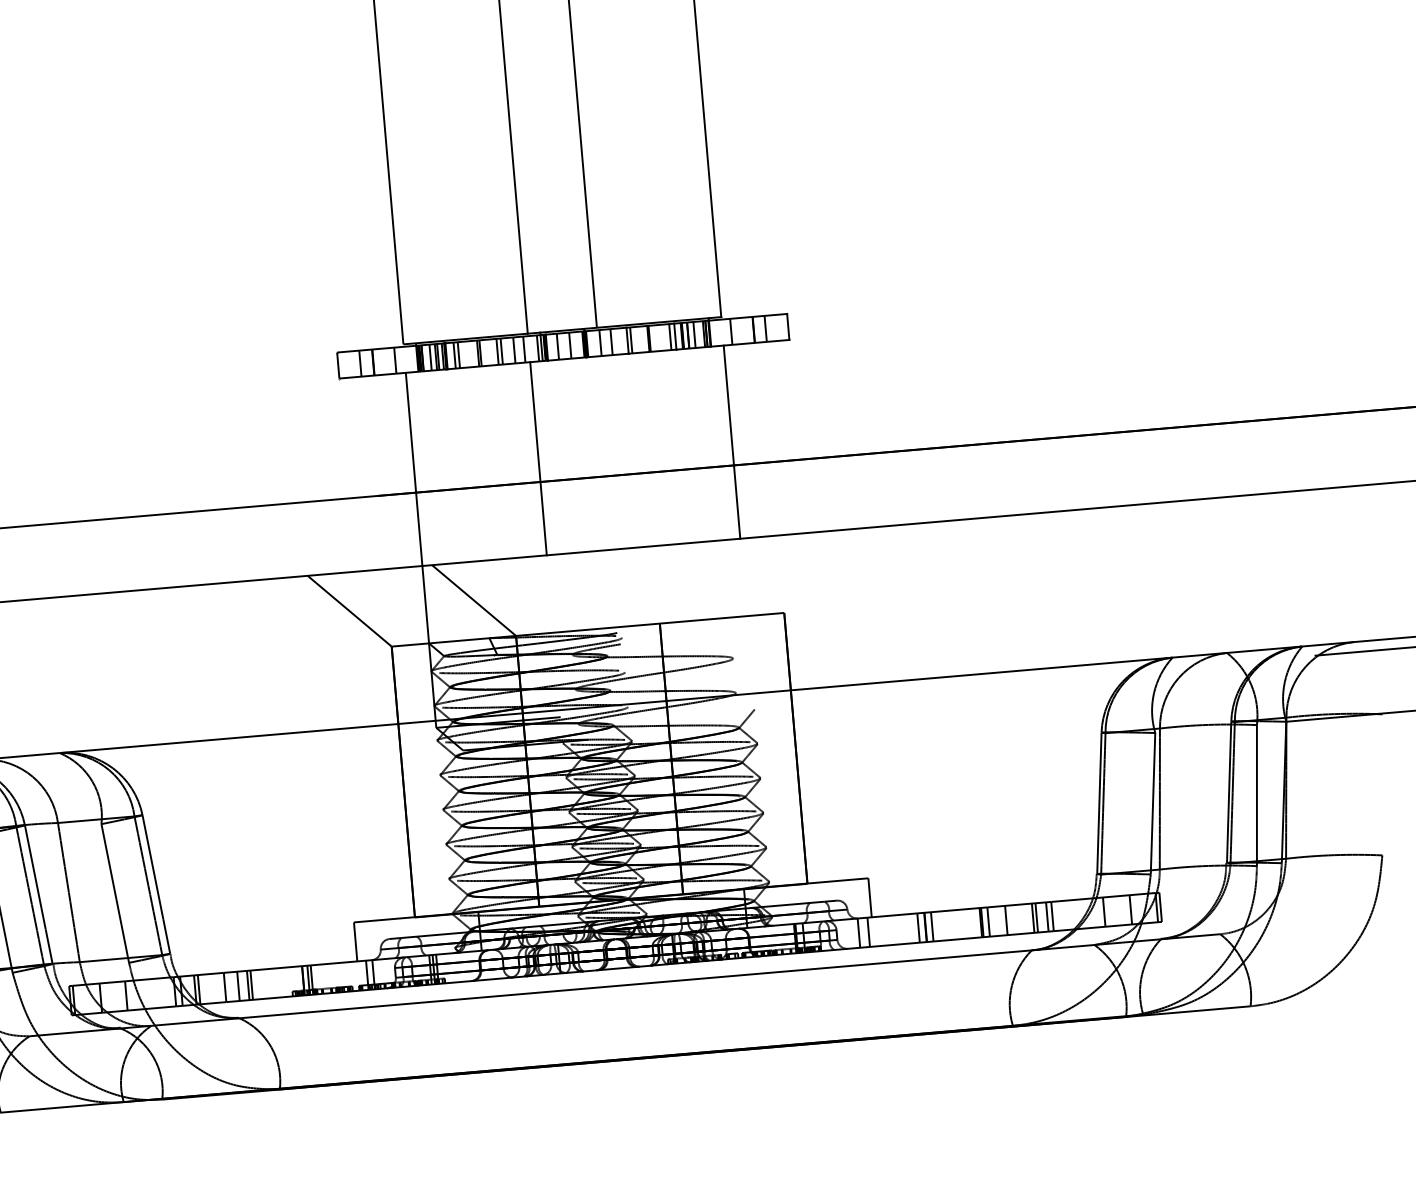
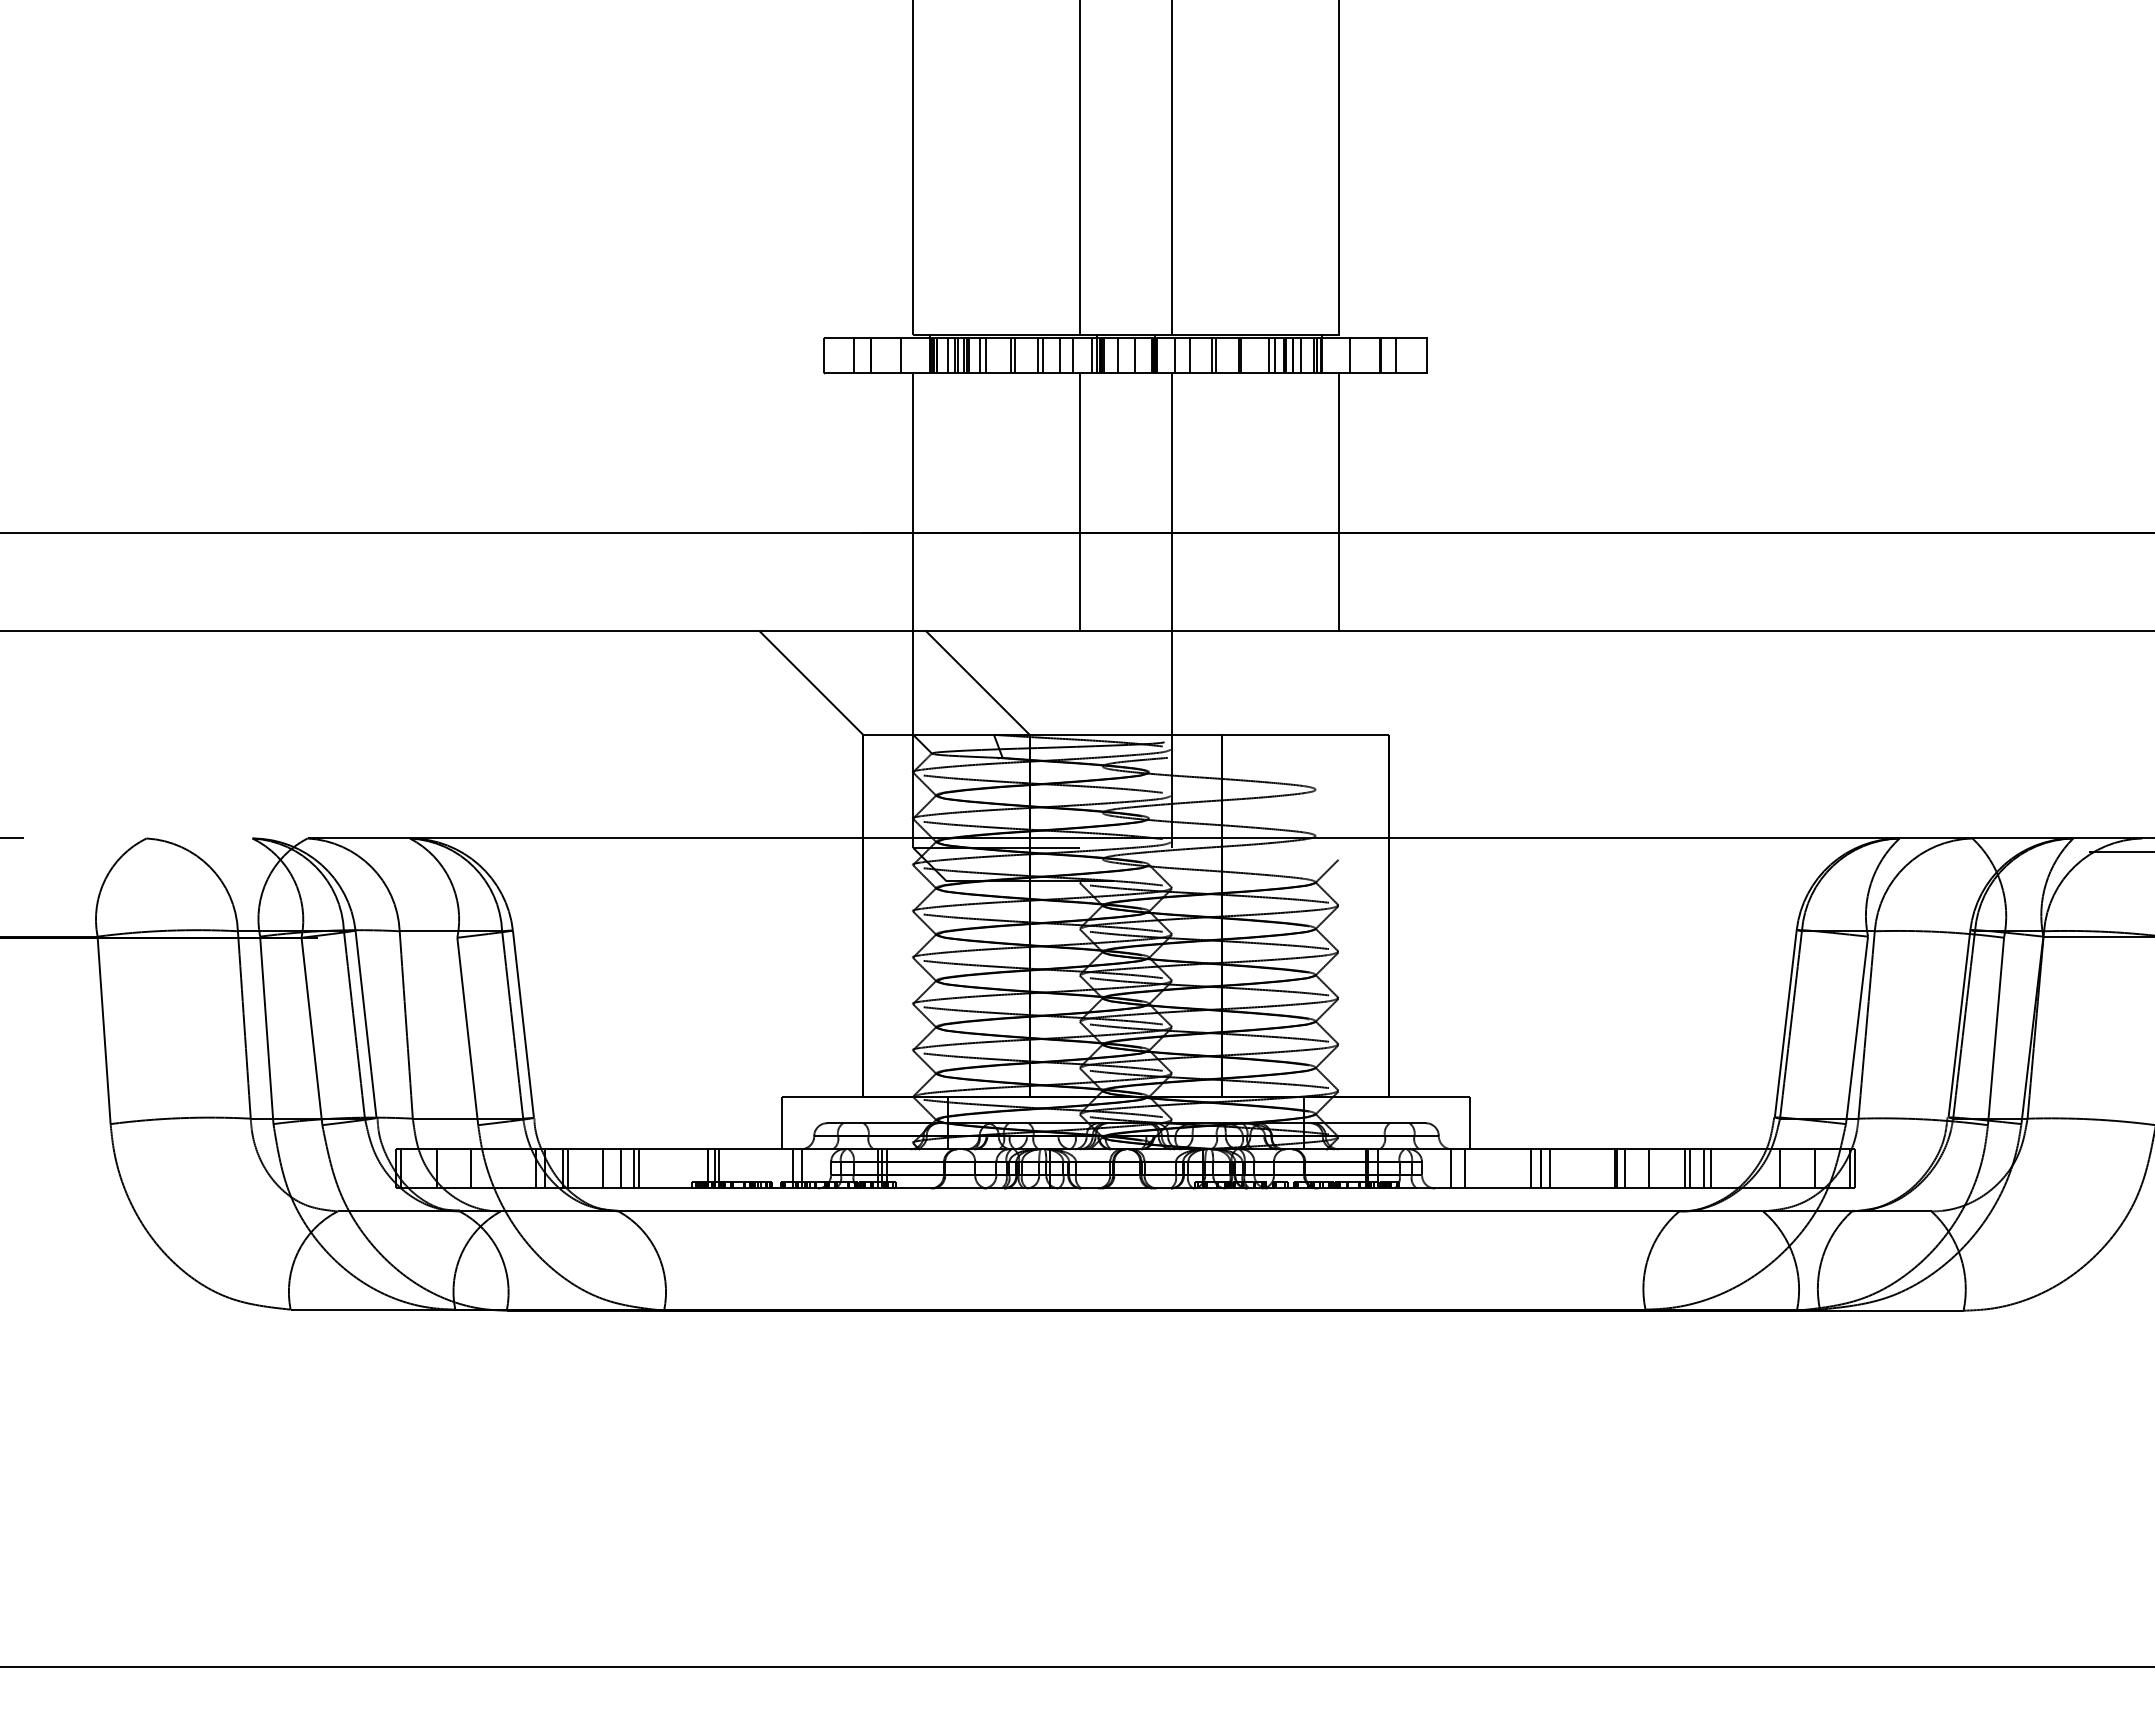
line: (614, 533) -> (1172, 609), added

